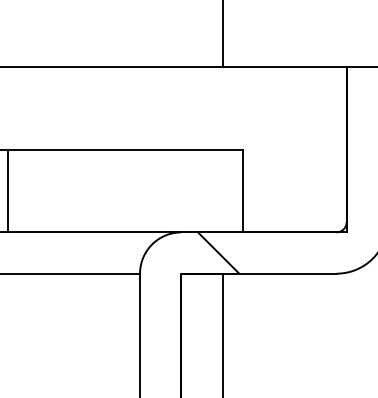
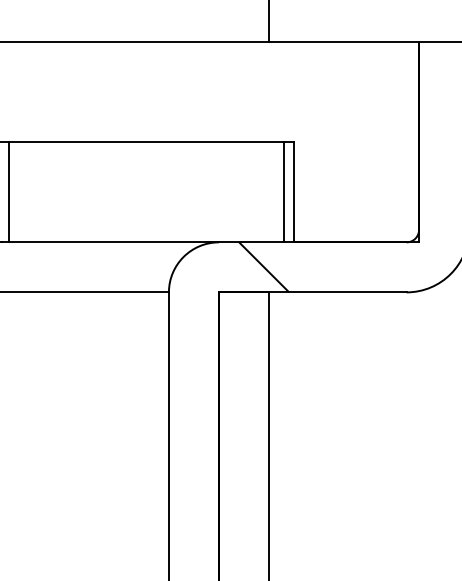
line: (235, 191) -> (284, 192), added

